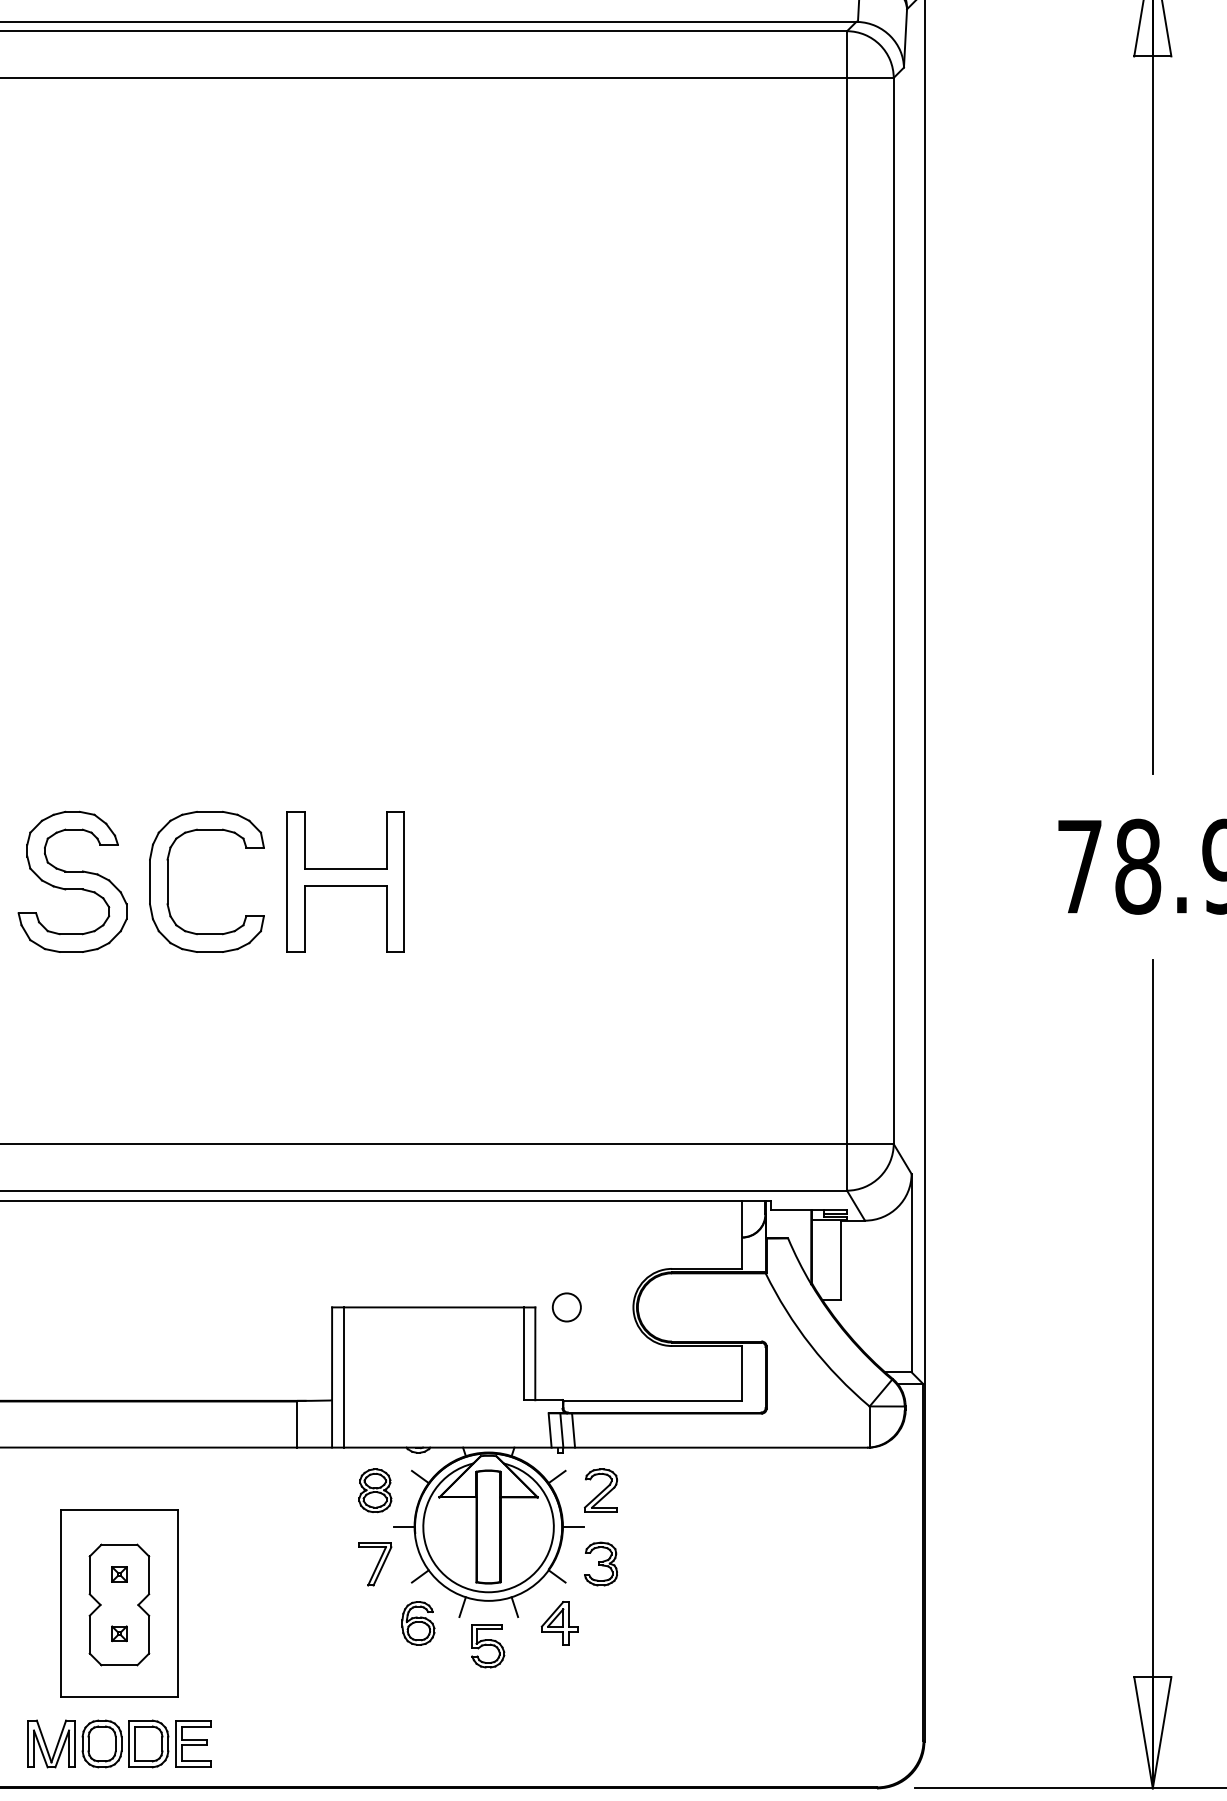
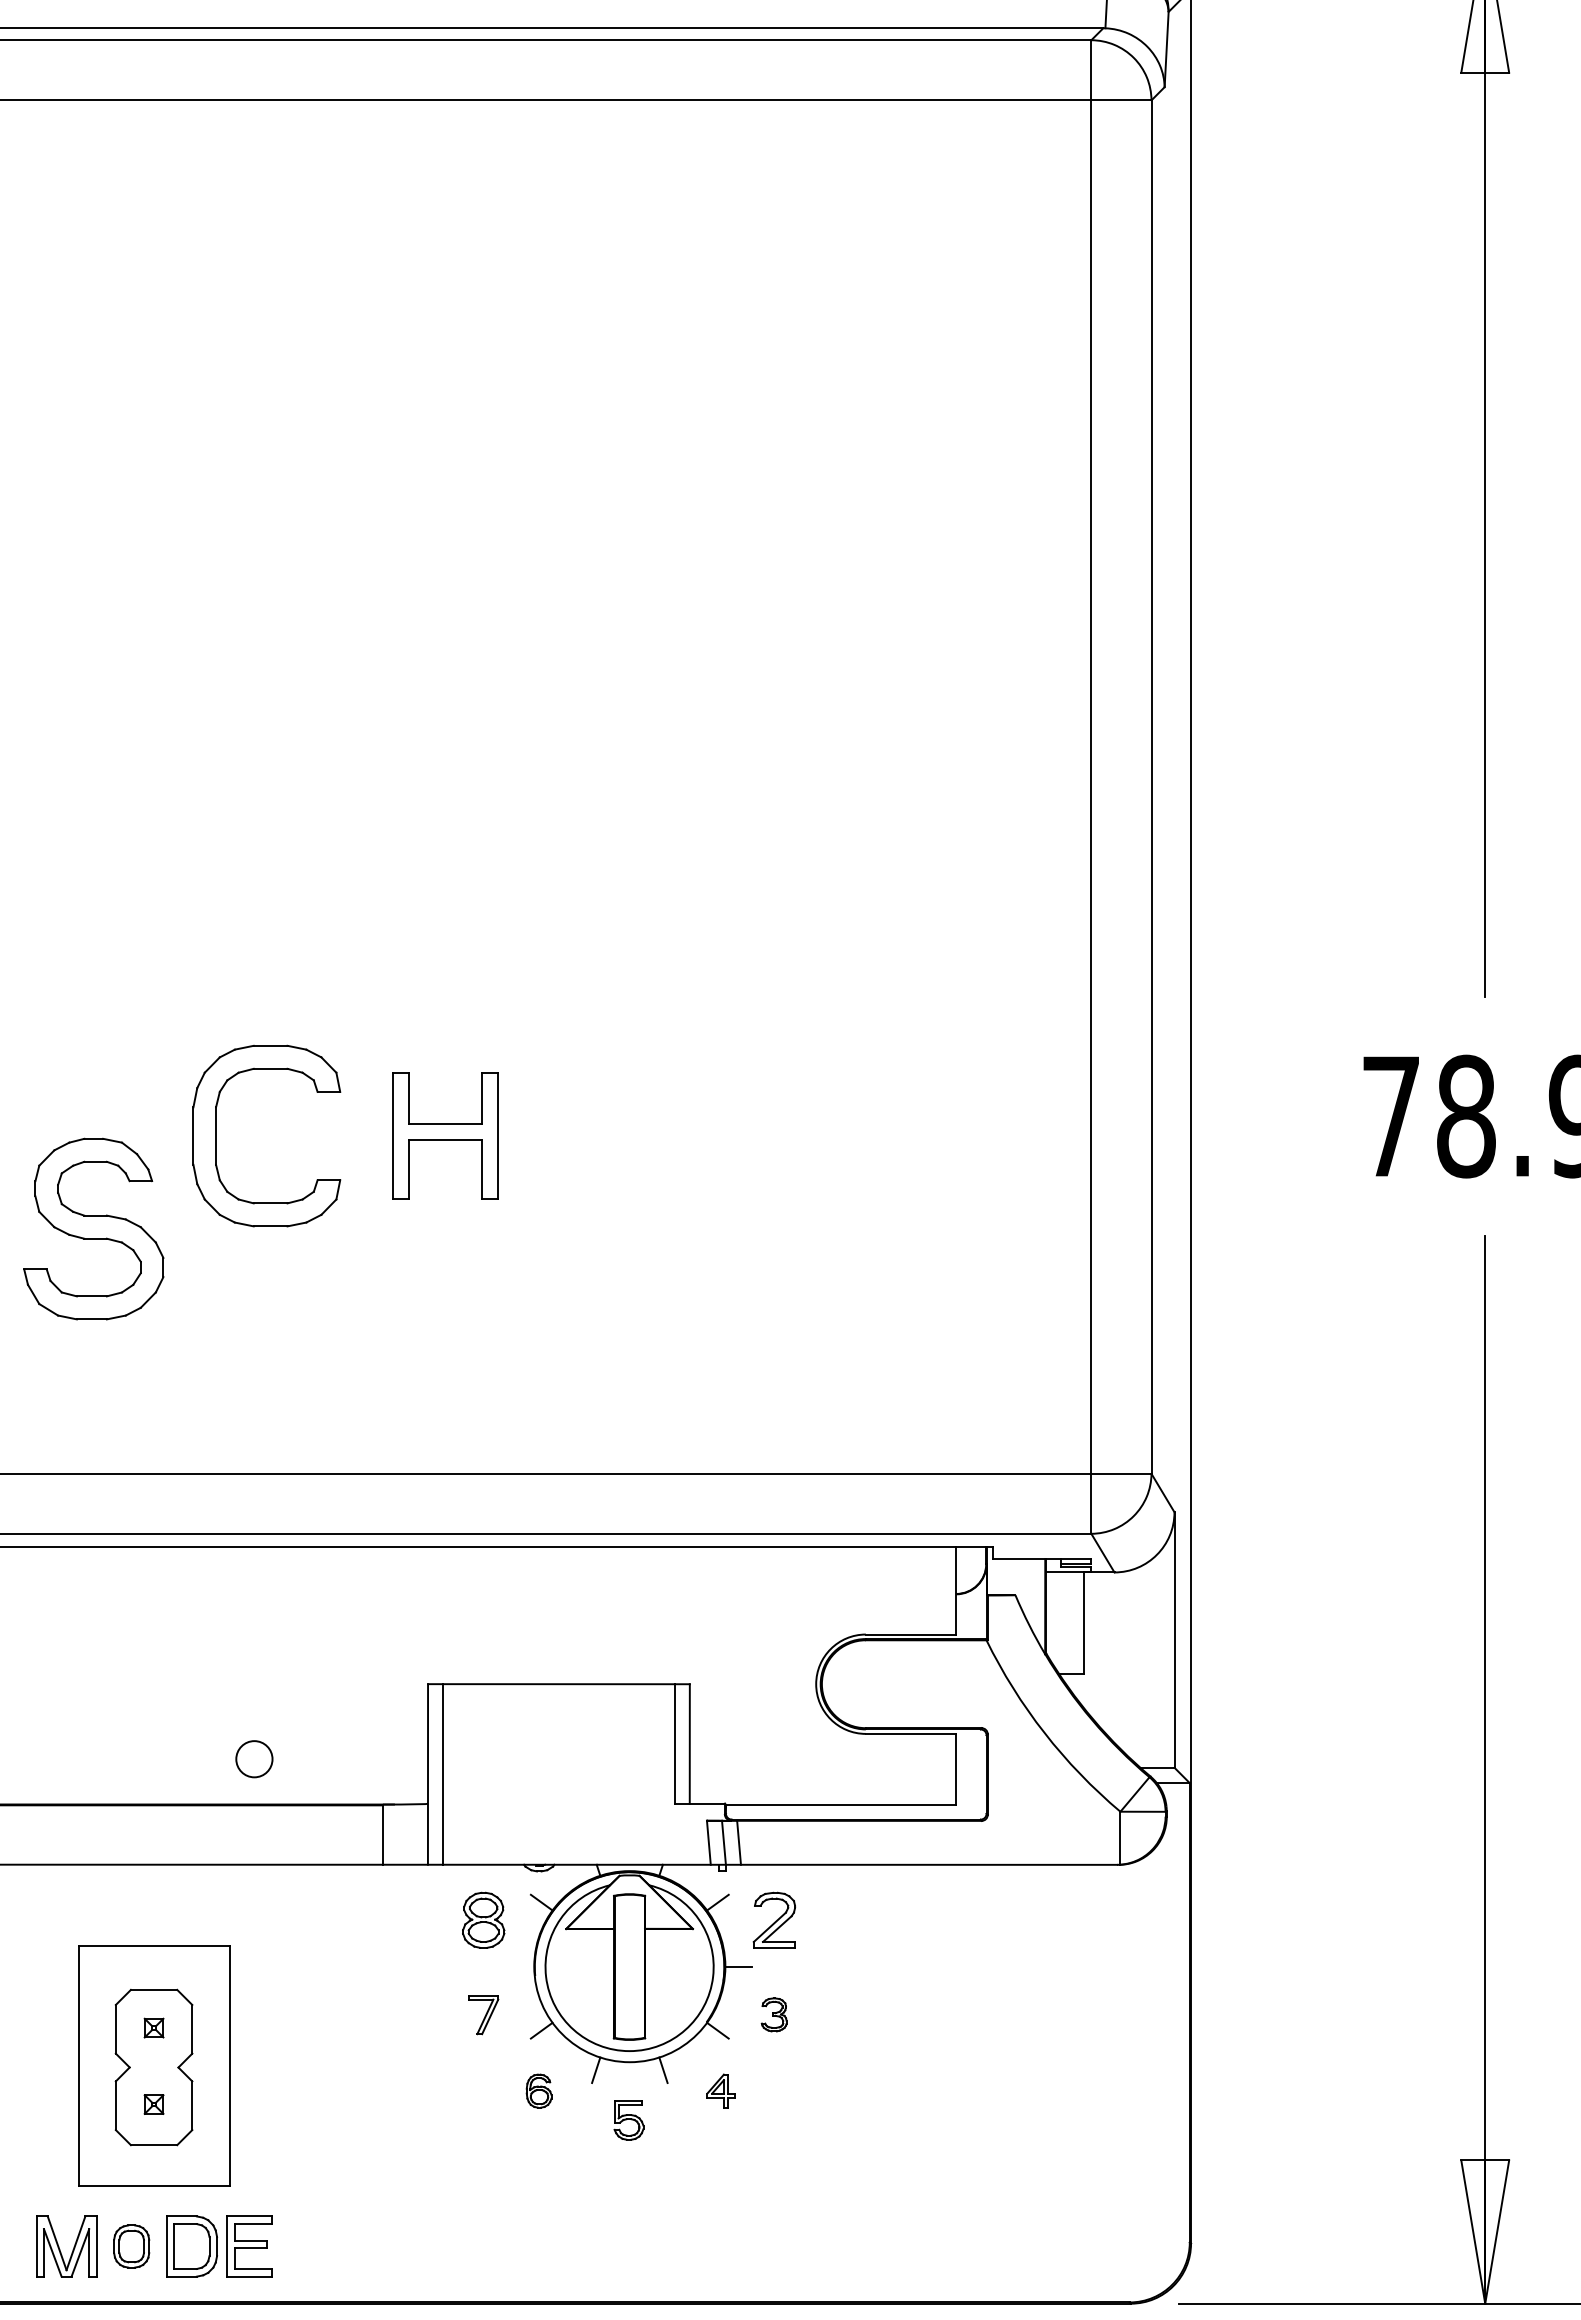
part: (72, 881) -> (93, 1228), moved
part: (345, 881) -> (445, 1135), size x0.7
circle: (566, 1307) -> (254, 1759), moved
line: (403, 1526) -> (520, 1966), removed
part: (375, 1563) -> (483, 2014), size x0.7
part: (600, 1563) -> (773, 2014), size x0.6
part: (417, 1622) -> (538, 2090), size x0.6
part: (559, 1622) -> (720, 2090), size x0.6
part: (487, 1646) -> (628, 2120), size x0.7
part: (101, 1743) -> (131, 2246), size x0.7

